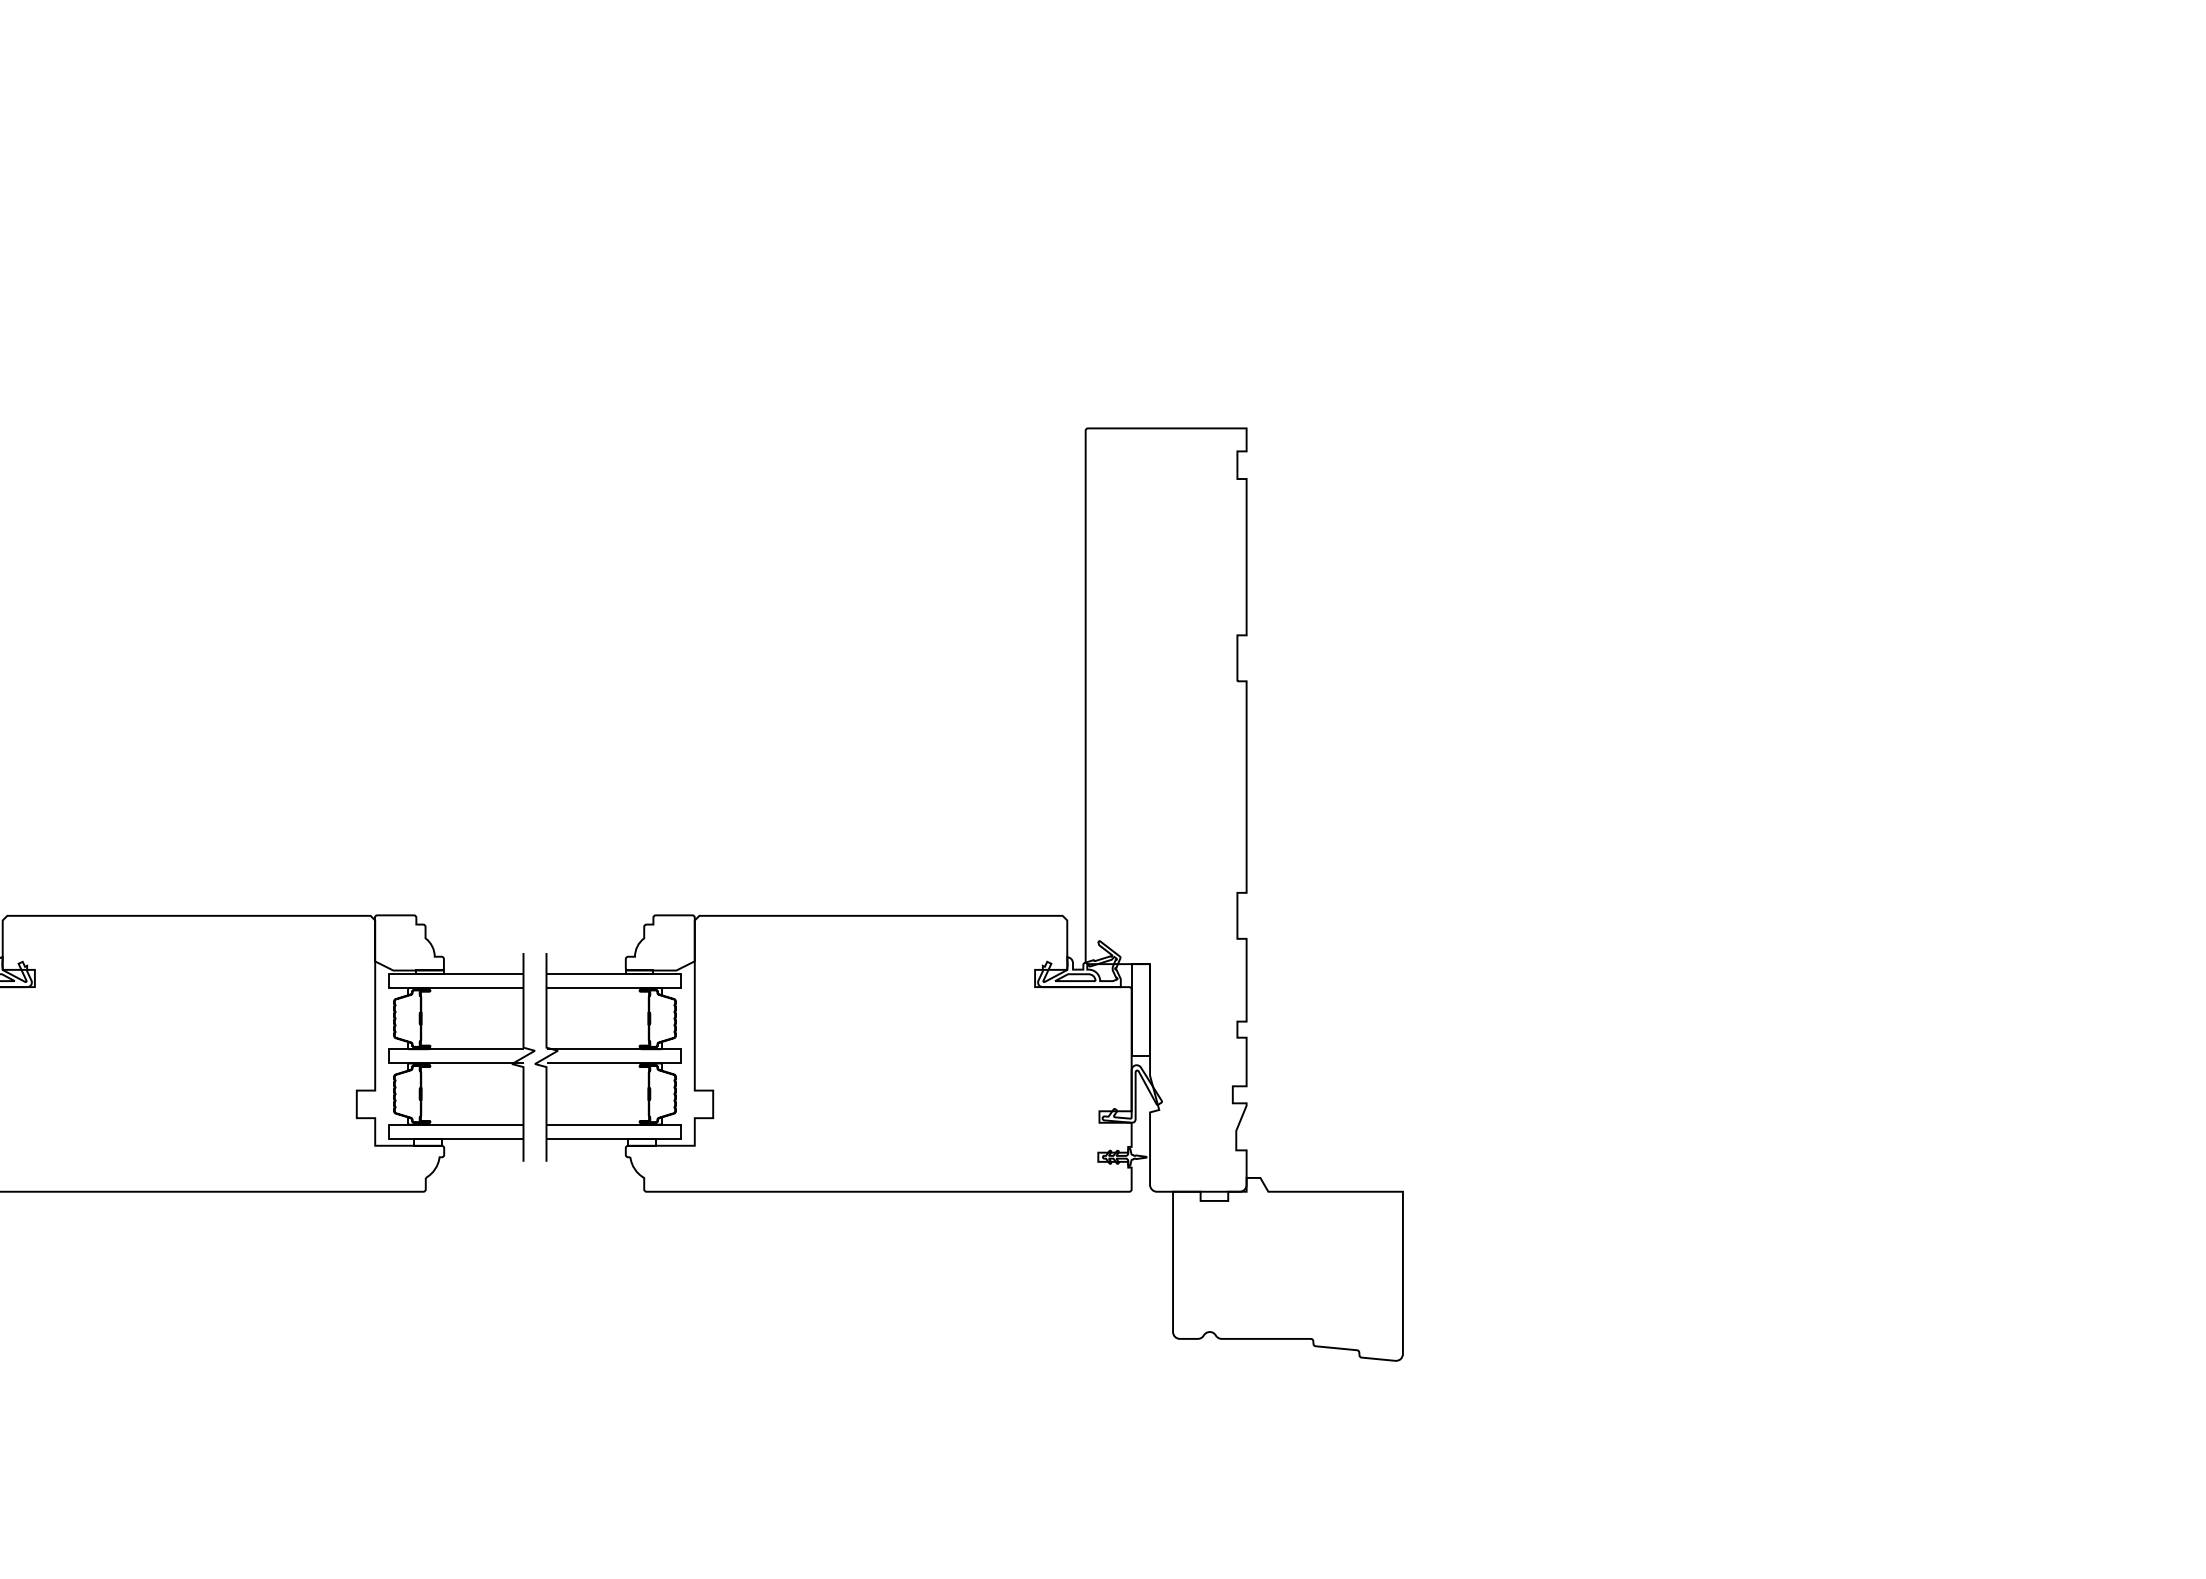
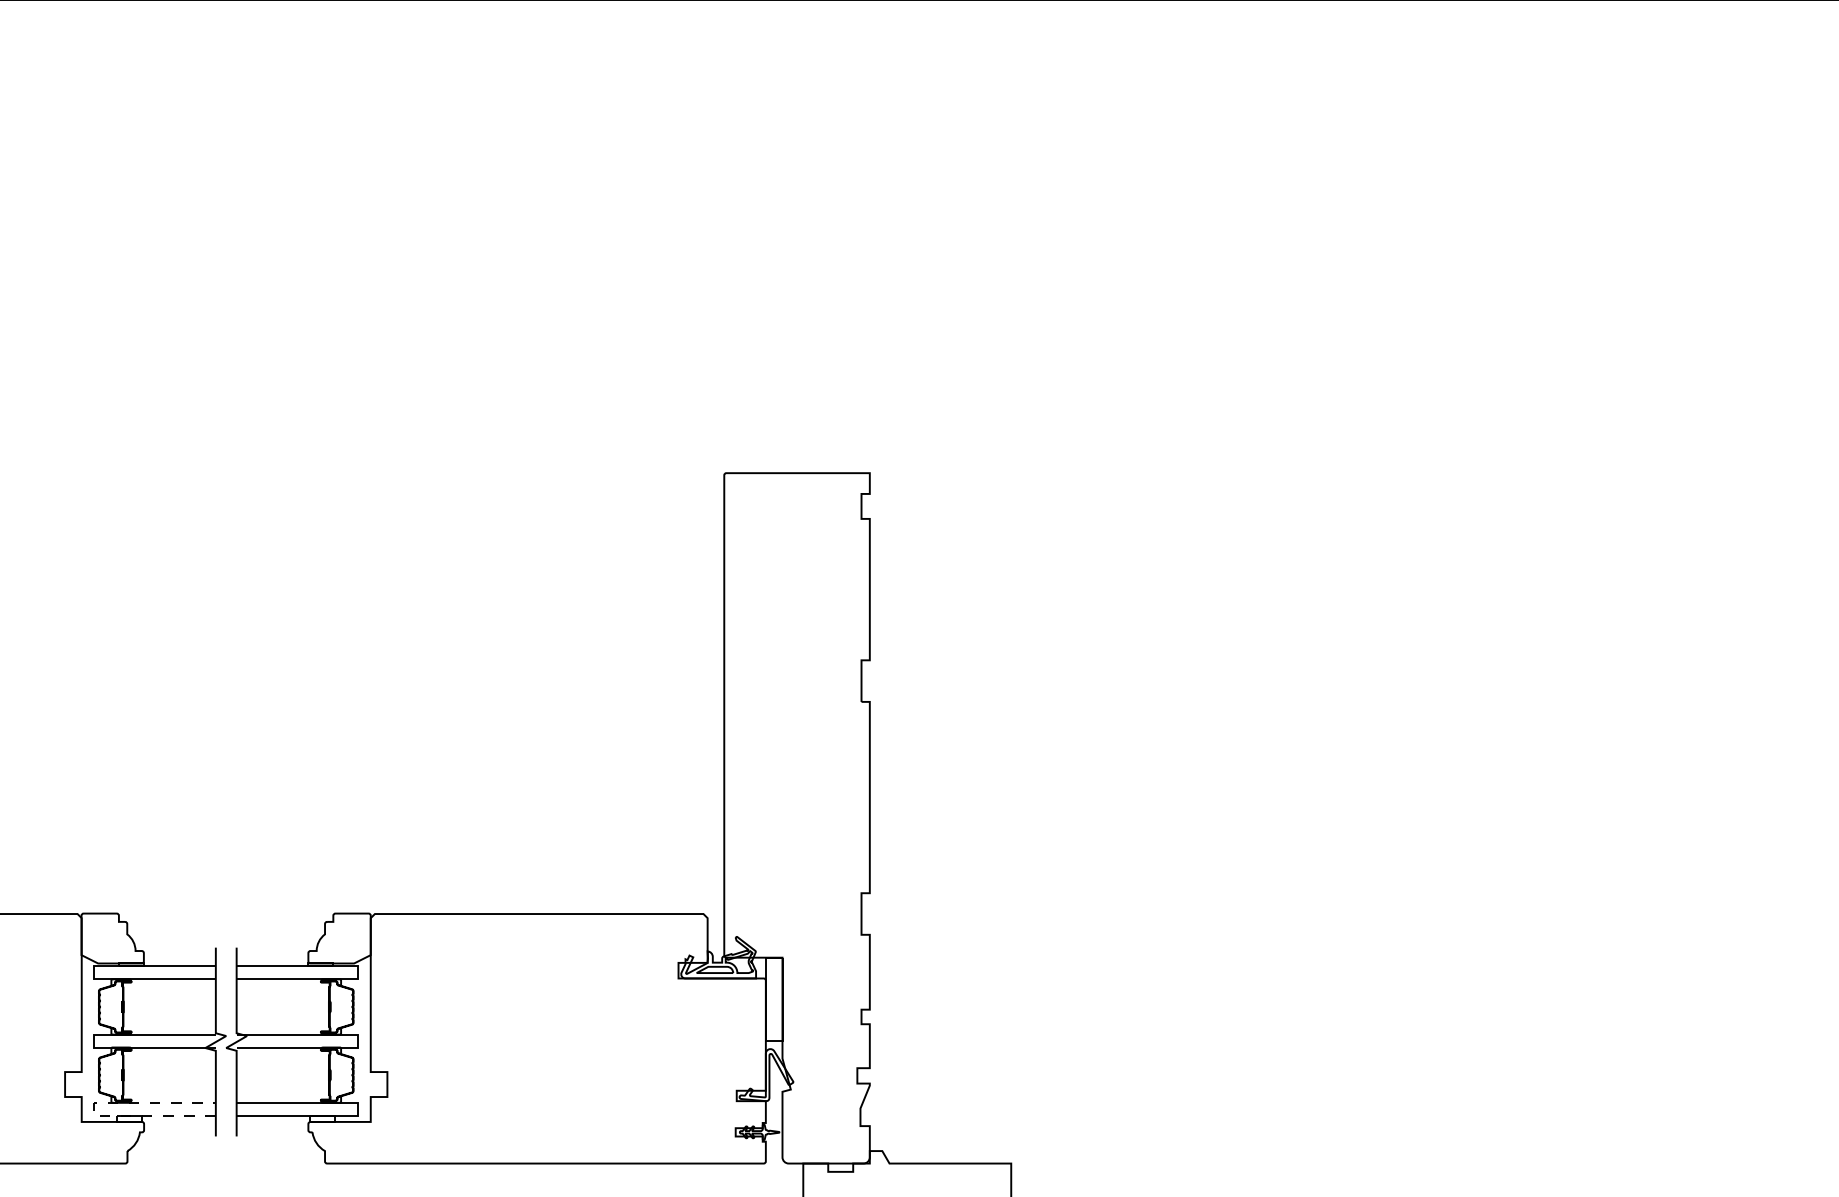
line: (389, 1131) -> (94, 1109), solid -> dashed

